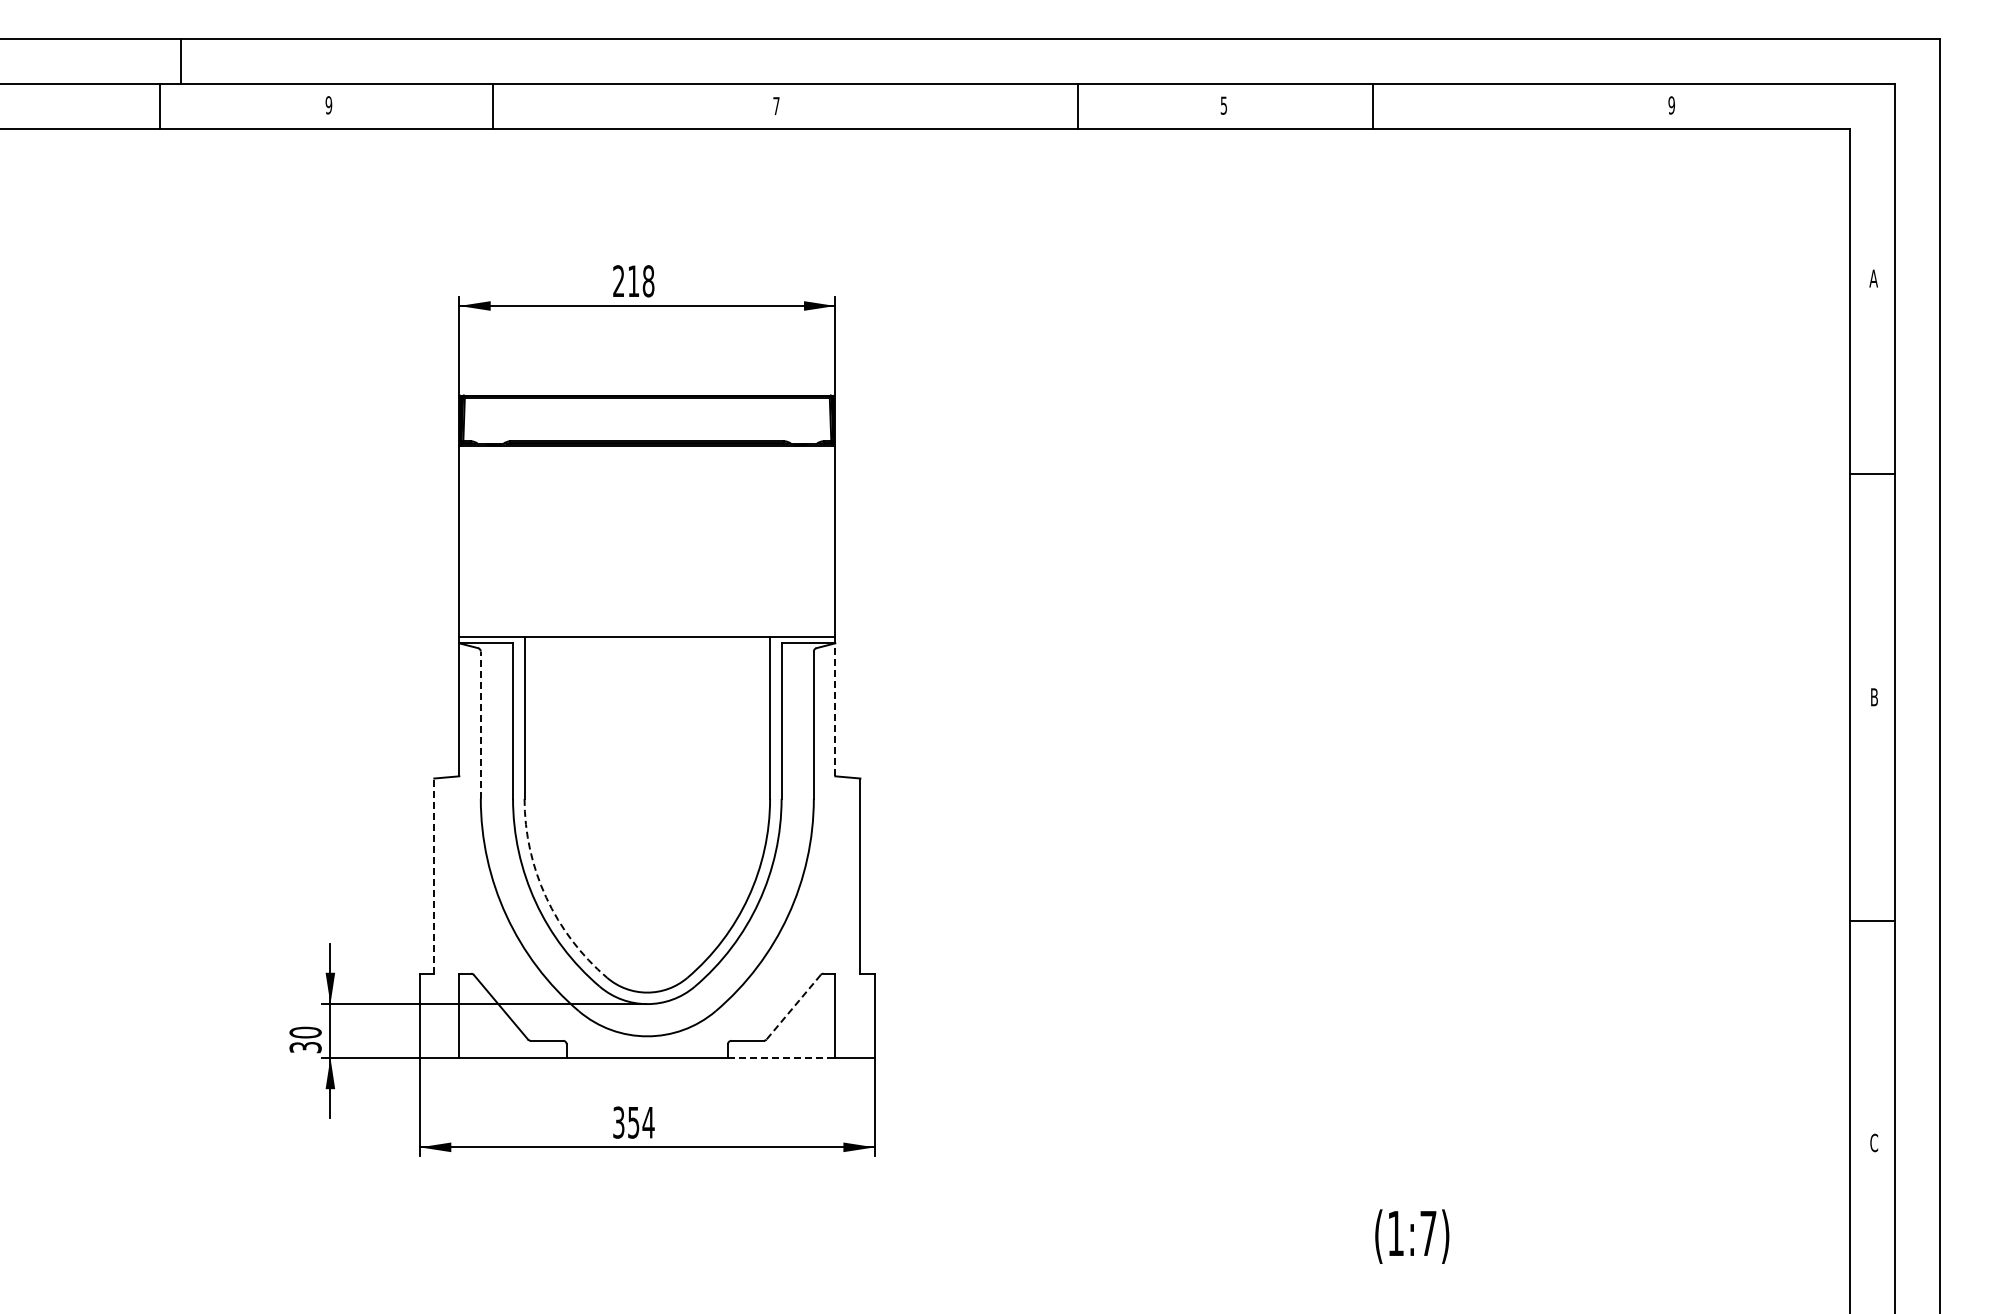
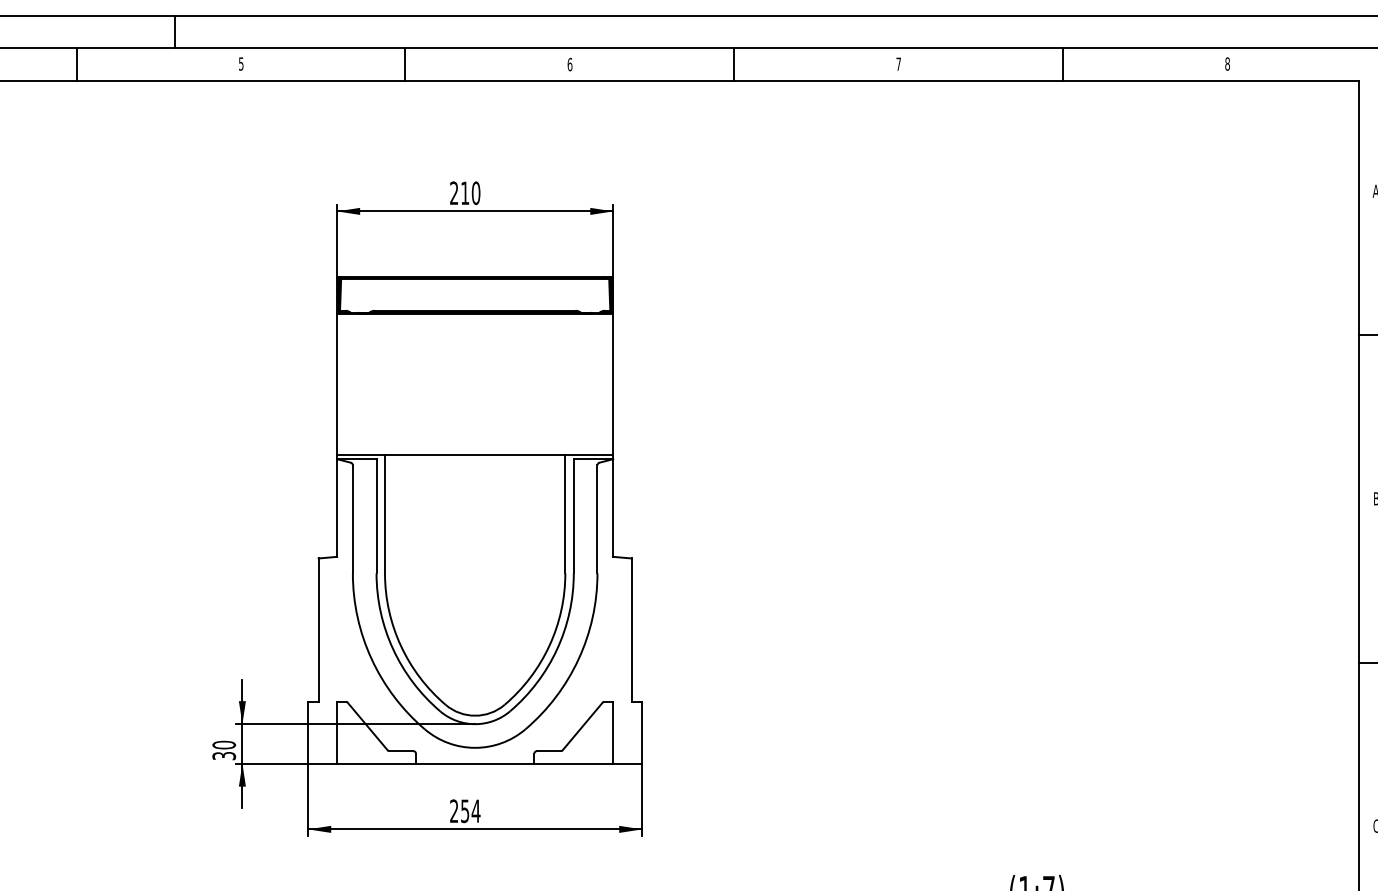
line: (181, 61) -> (175, 31), moved
text: (328, 105) -> (240, 64), 9 -> 5
text: (1223, 105) -> (898, 64), 5 -> 7
text: (1671, 105) -> (1227, 64), 9 -> 8
line: (159, 106) -> (76, 64), moved
line: (493, 106) -> (405, 64), moved
text: (776, 106) -> (570, 64), 7 -> 6
line: (1078, 106) -> (734, 64), moved
line: (1372, 106) -> (1062, 64), moved
text: (648, 281) -> (476, 193), 218 -> 210
line: (835, 709) -> (613, 507), dashed -> solid
line: (480, 725) -> (352, 519), dashed -> solid
line: (434, 876) -> (318, 630), dashed -> solid
arc: (546, 897) -> (401, 645), dashed -> solid
line: (793, 1007) -> (582, 726), dashed -> solid
line: (781, 1057) -> (573, 763), dashed -> solid
text: (618, 1122) -> (454, 811), 354 -> 254

